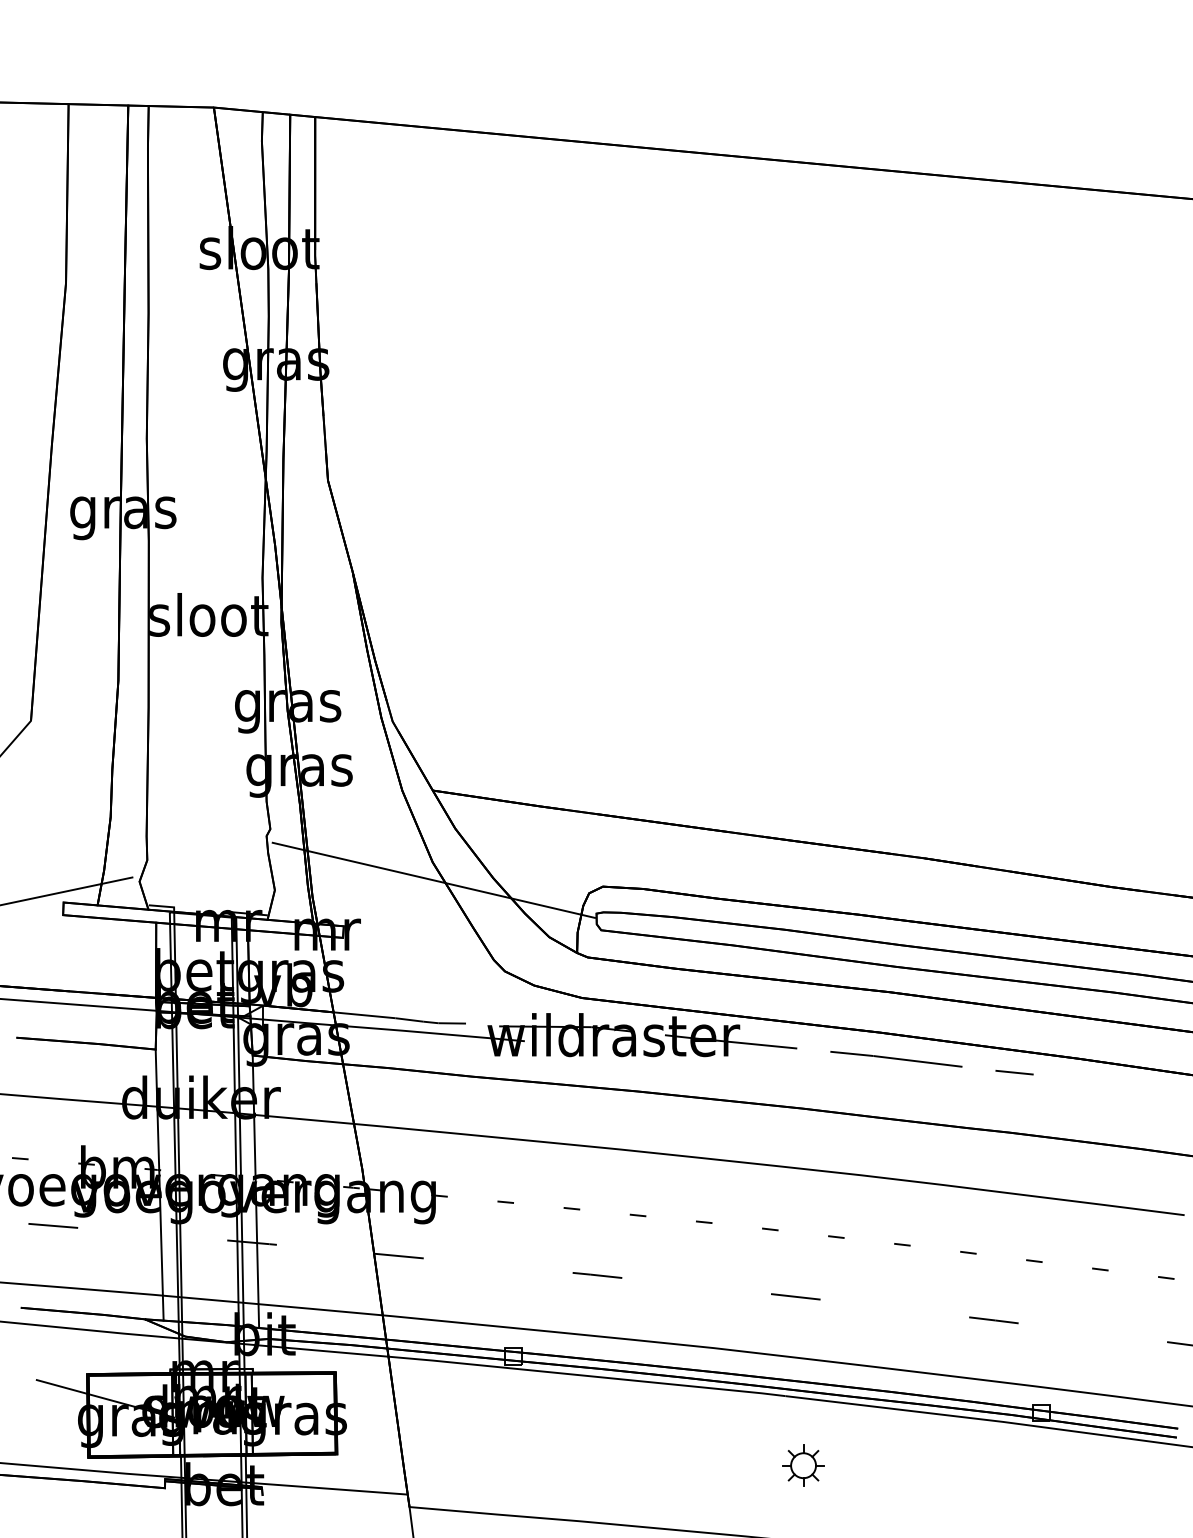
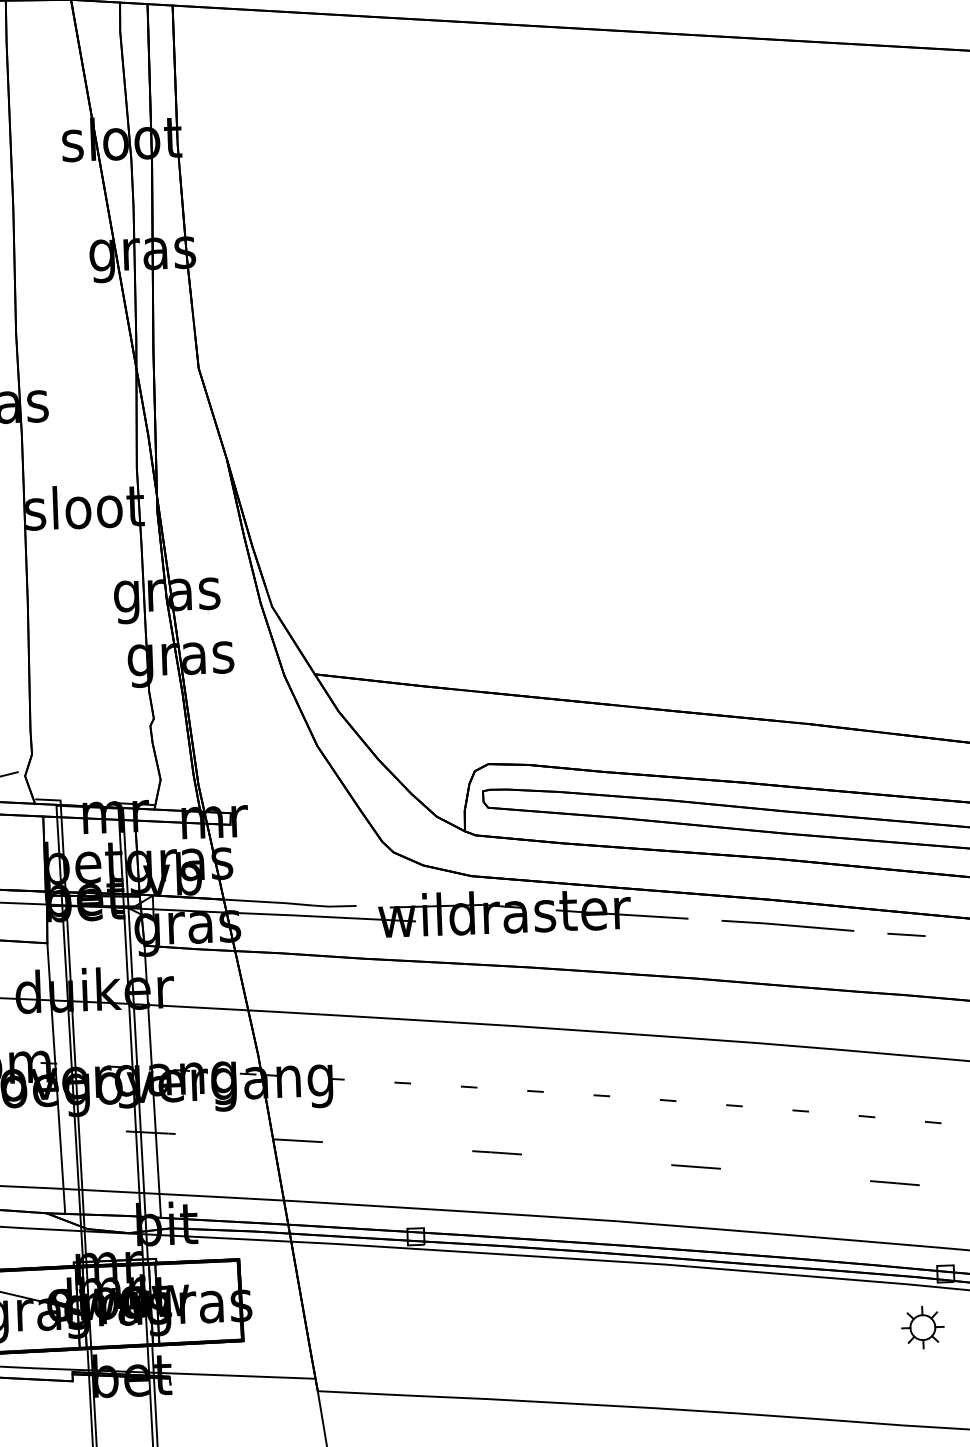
line: (433, 879) -> (318, 763), removed
part: (803, 1465) -> (922, 1327), moved

